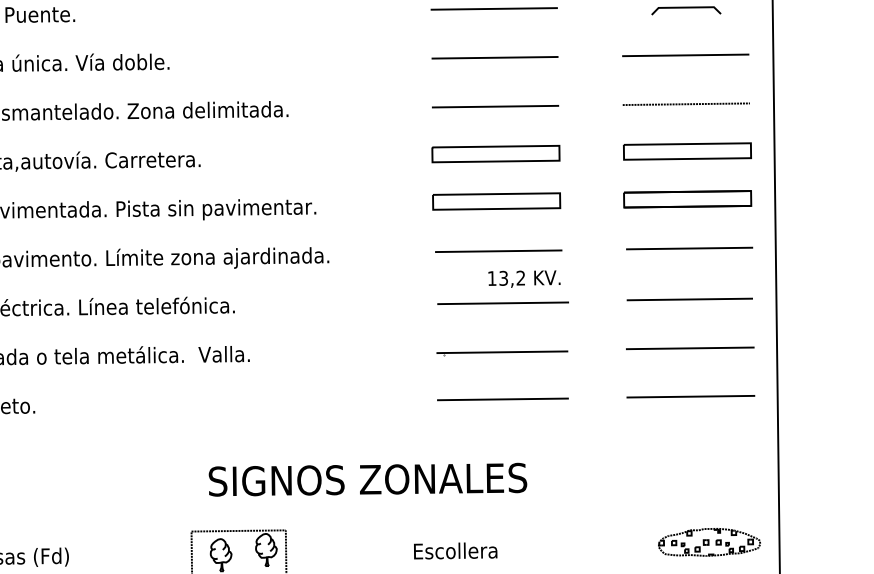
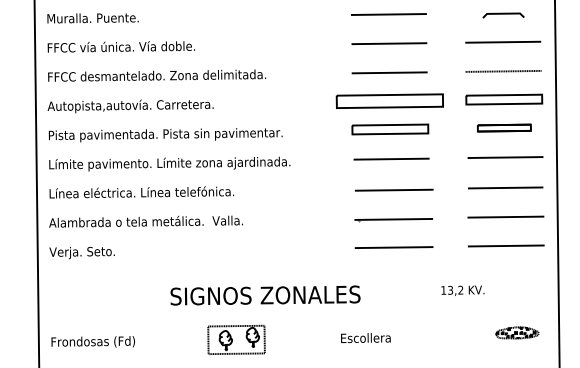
part: (495, 152) -> (389, 100), size x1.4
part: (687, 198) -> (504, 127), size x0.7
text: (523, 278) -> (462, 290), moved
text: (367, 479) -> (265, 295), moved
part: (709, 541) -> (517, 332), size x0.7

